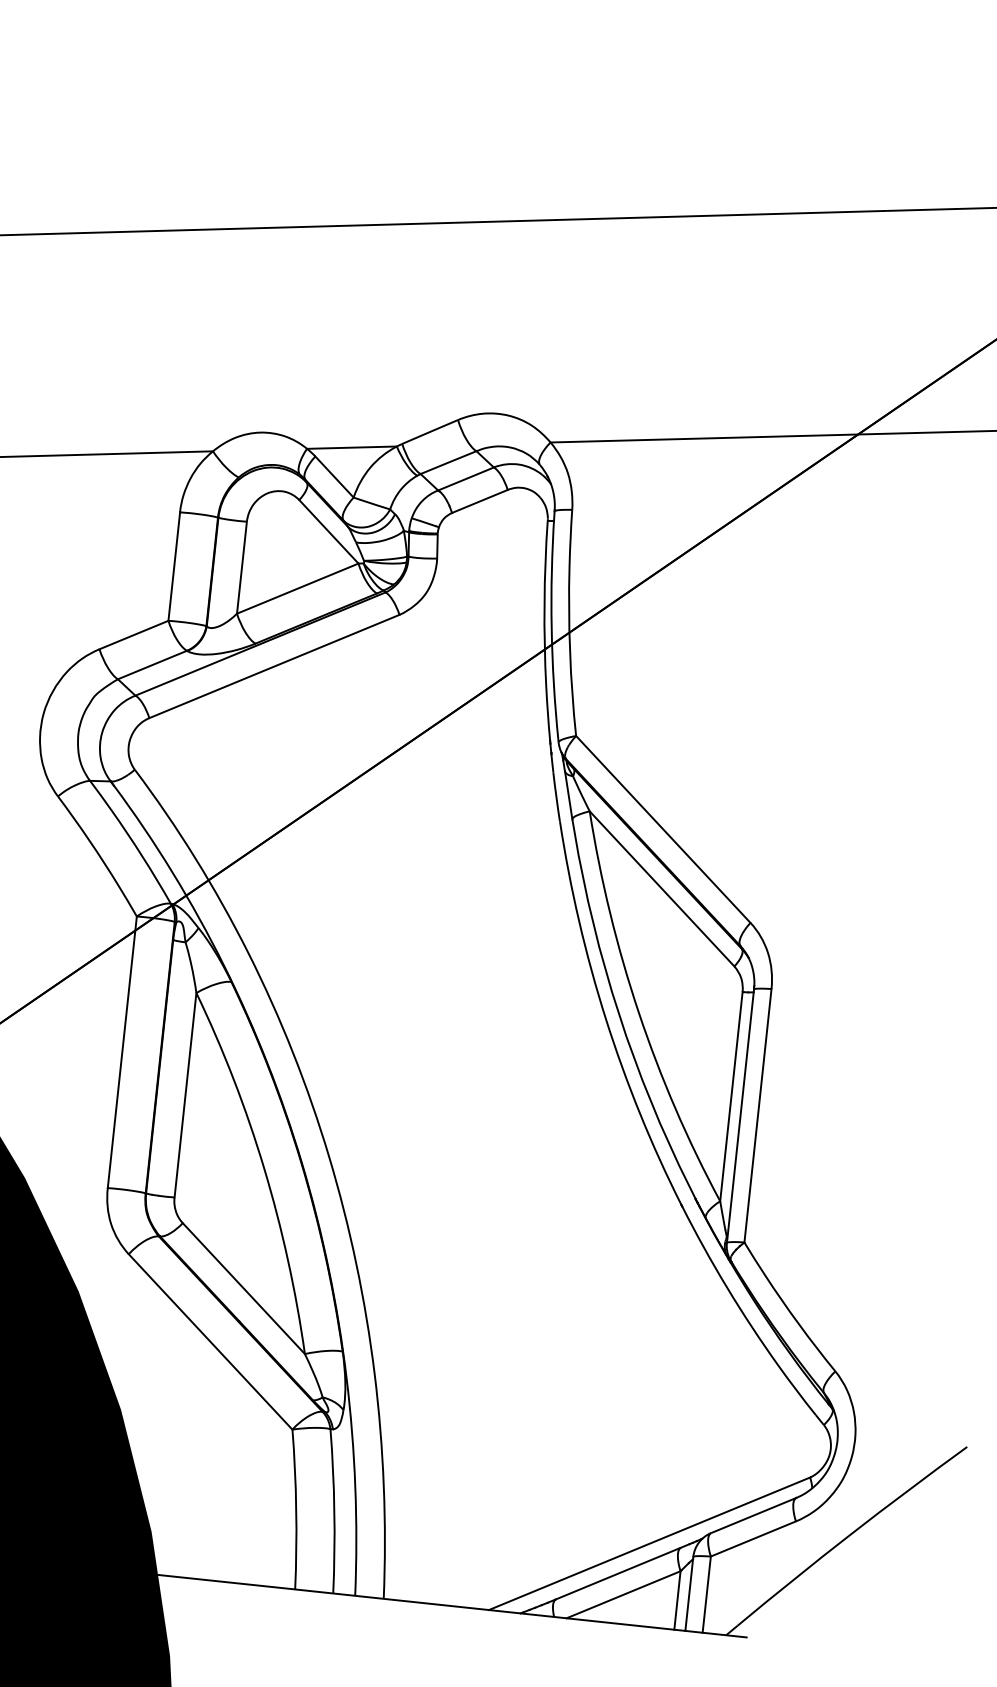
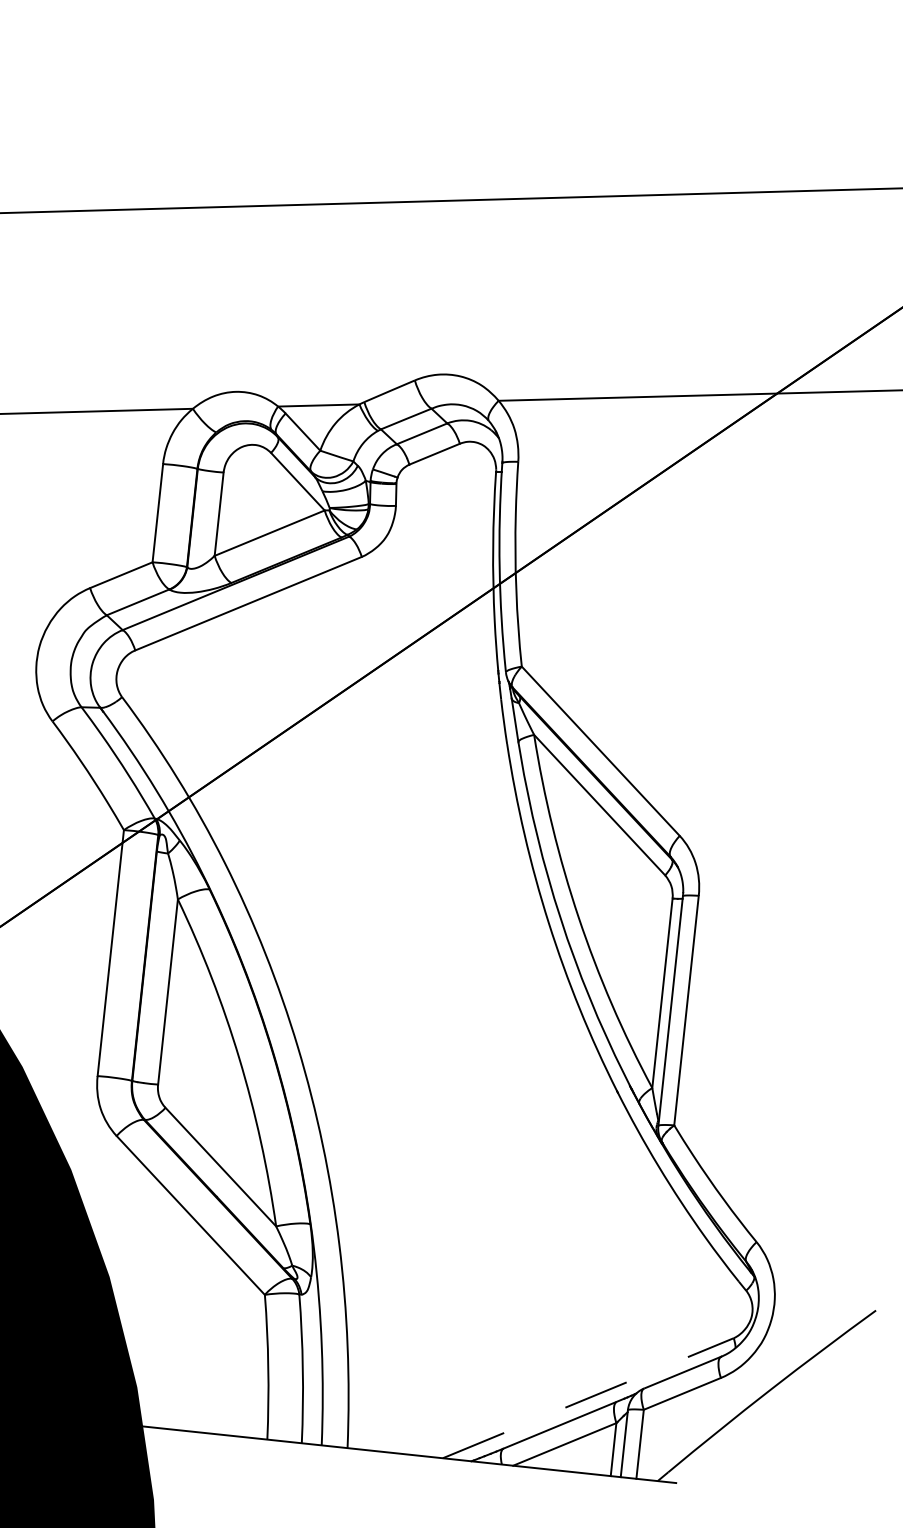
line: (649, 1543) -> (588, 1397), solid -> dashed

